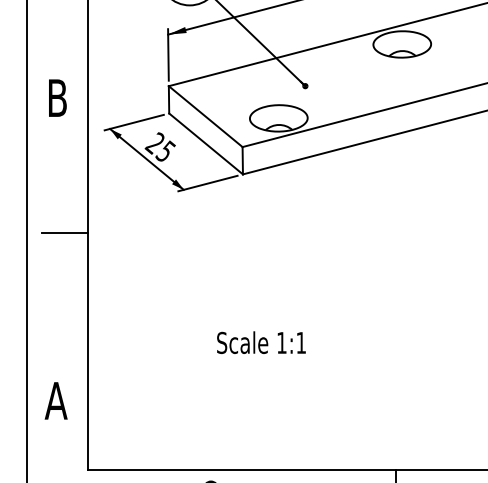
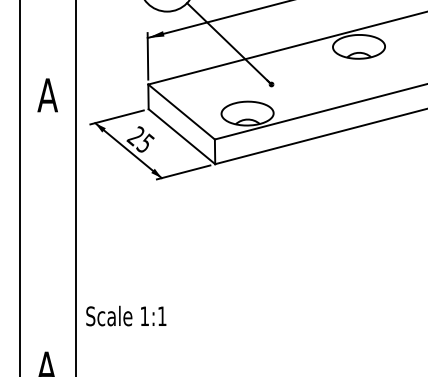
text: (57, 97) -> (47, 94), B -> A
line: (65, 232) -> (55, 216), removed
text: (261, 342) -> (126, 315), moved

